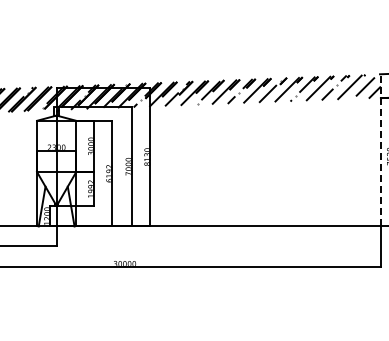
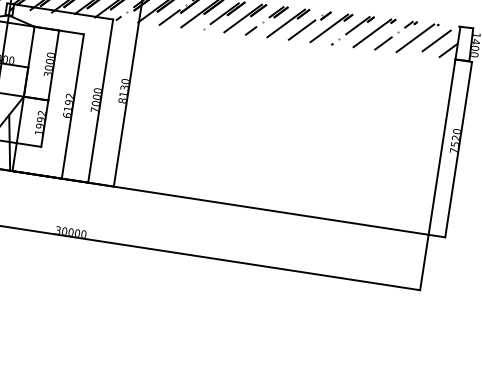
line: (380, 149) -> (444, 129), dashed -> solid

